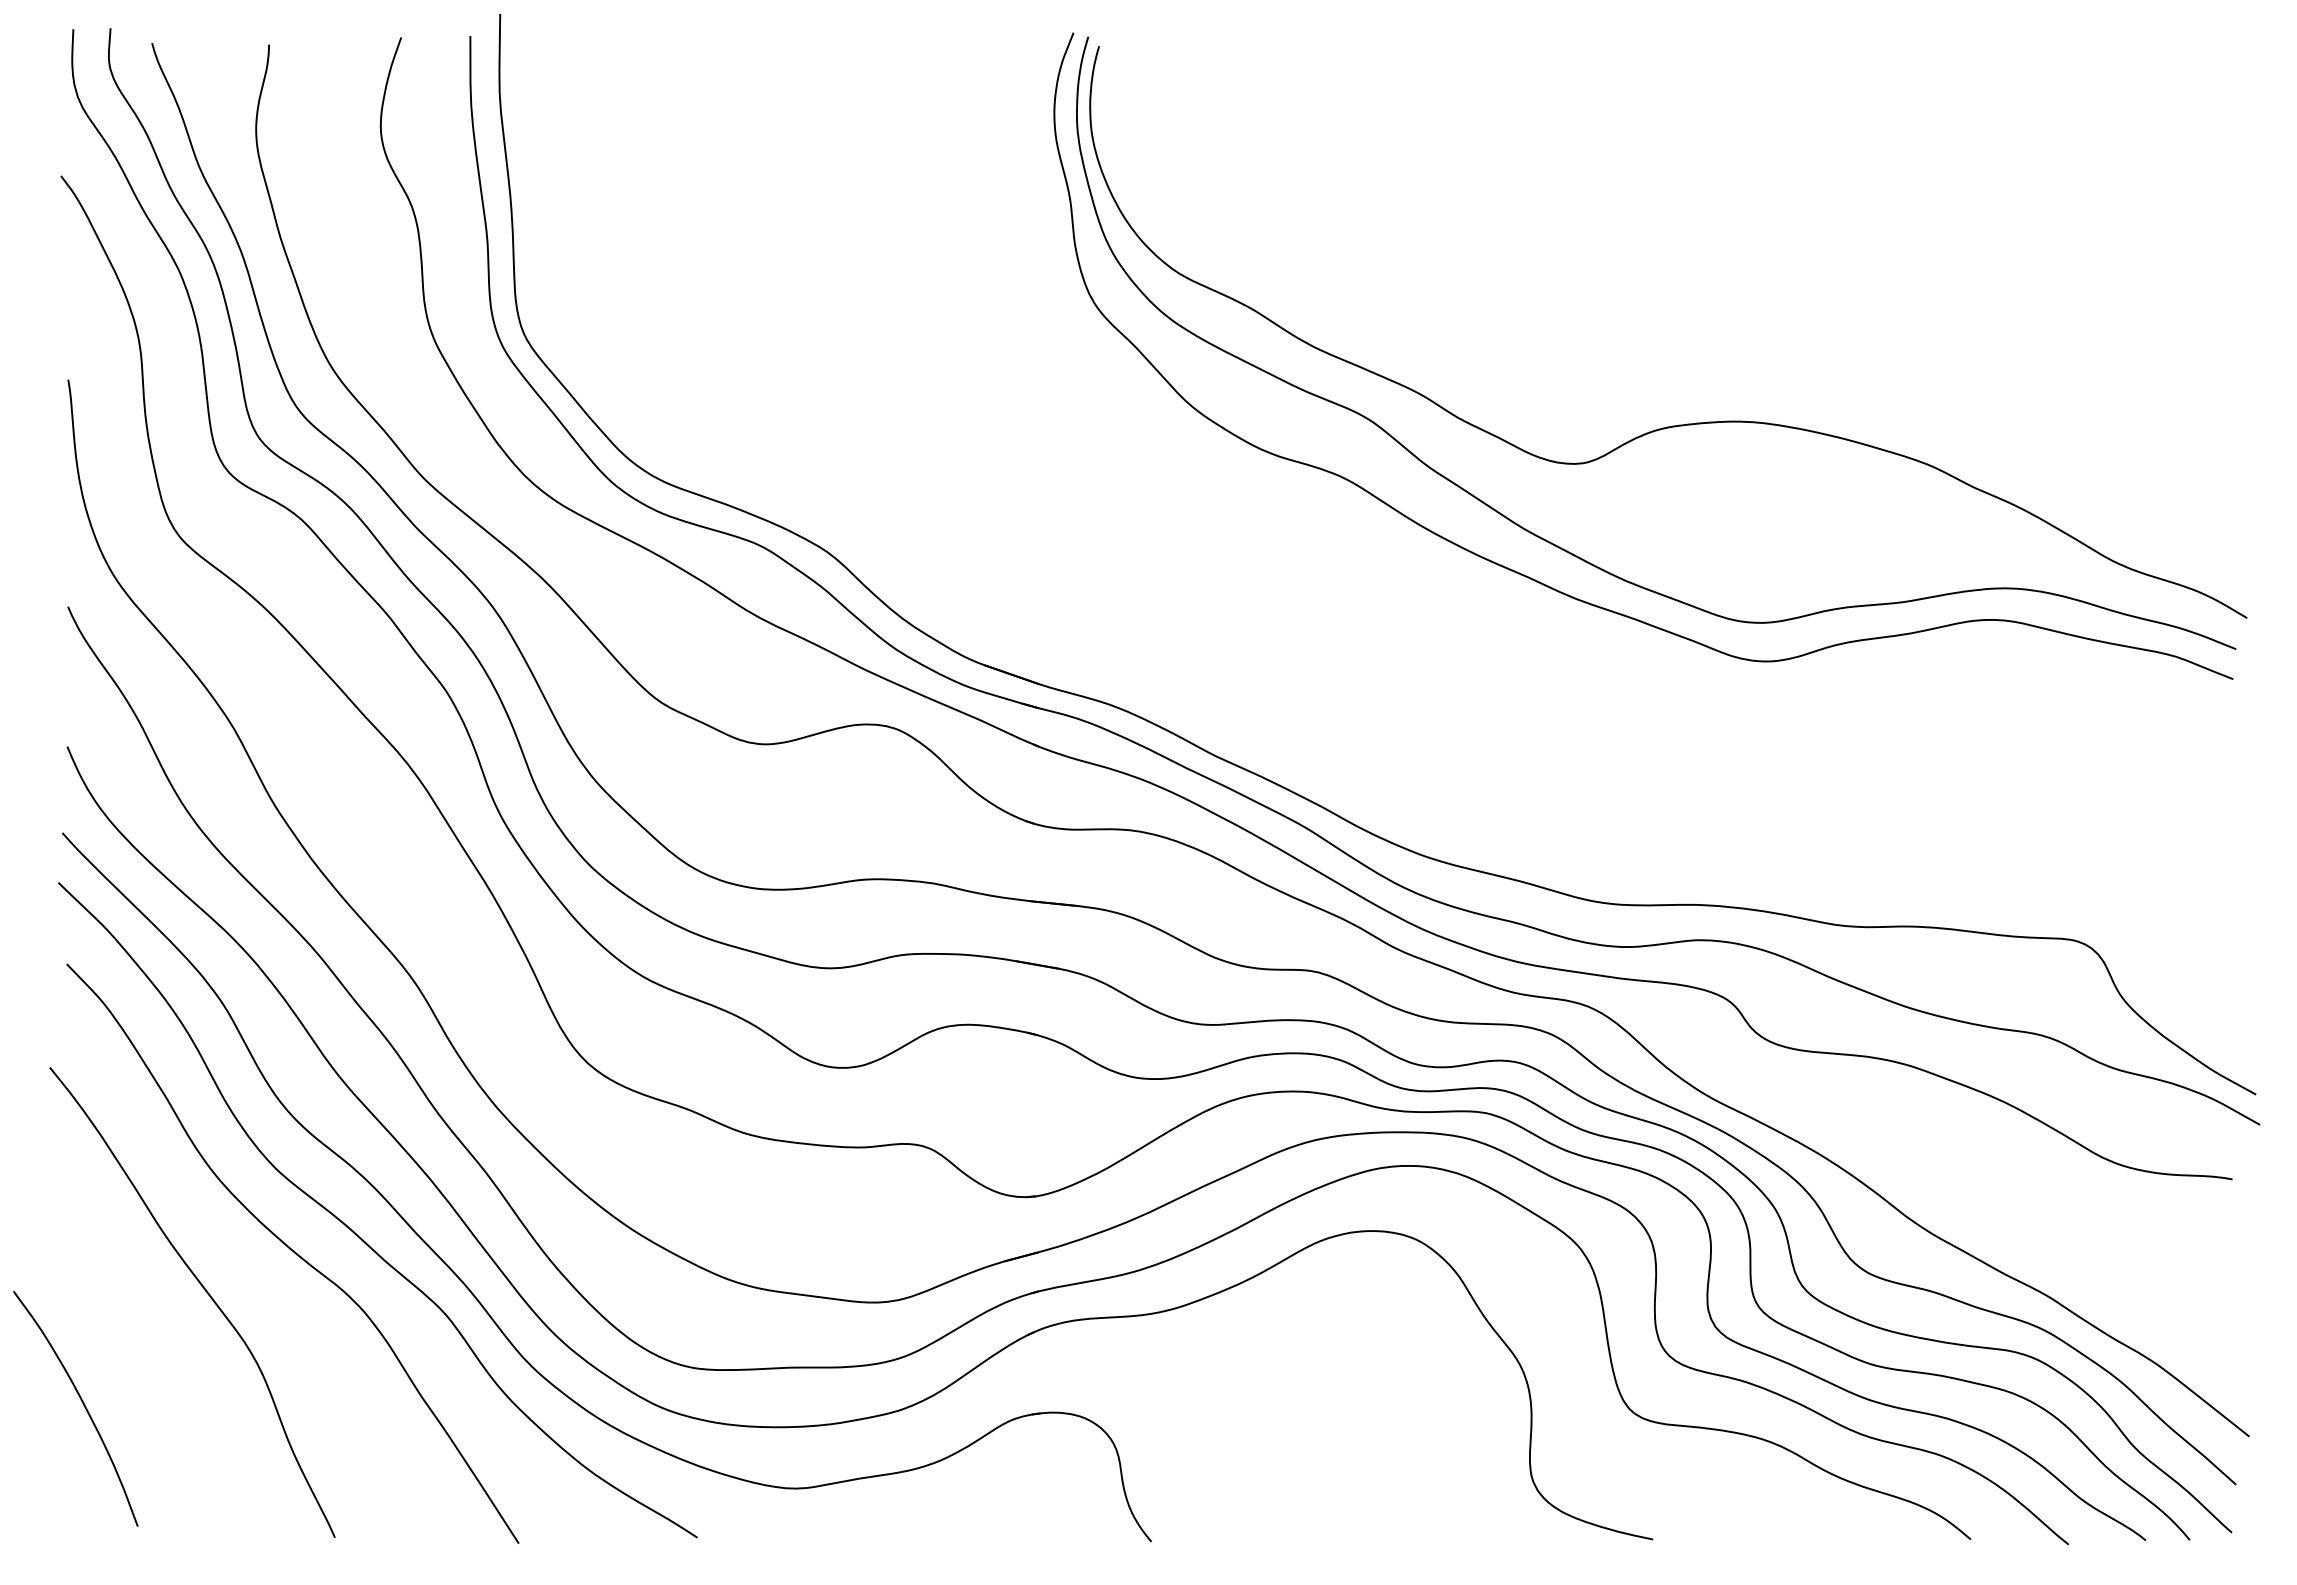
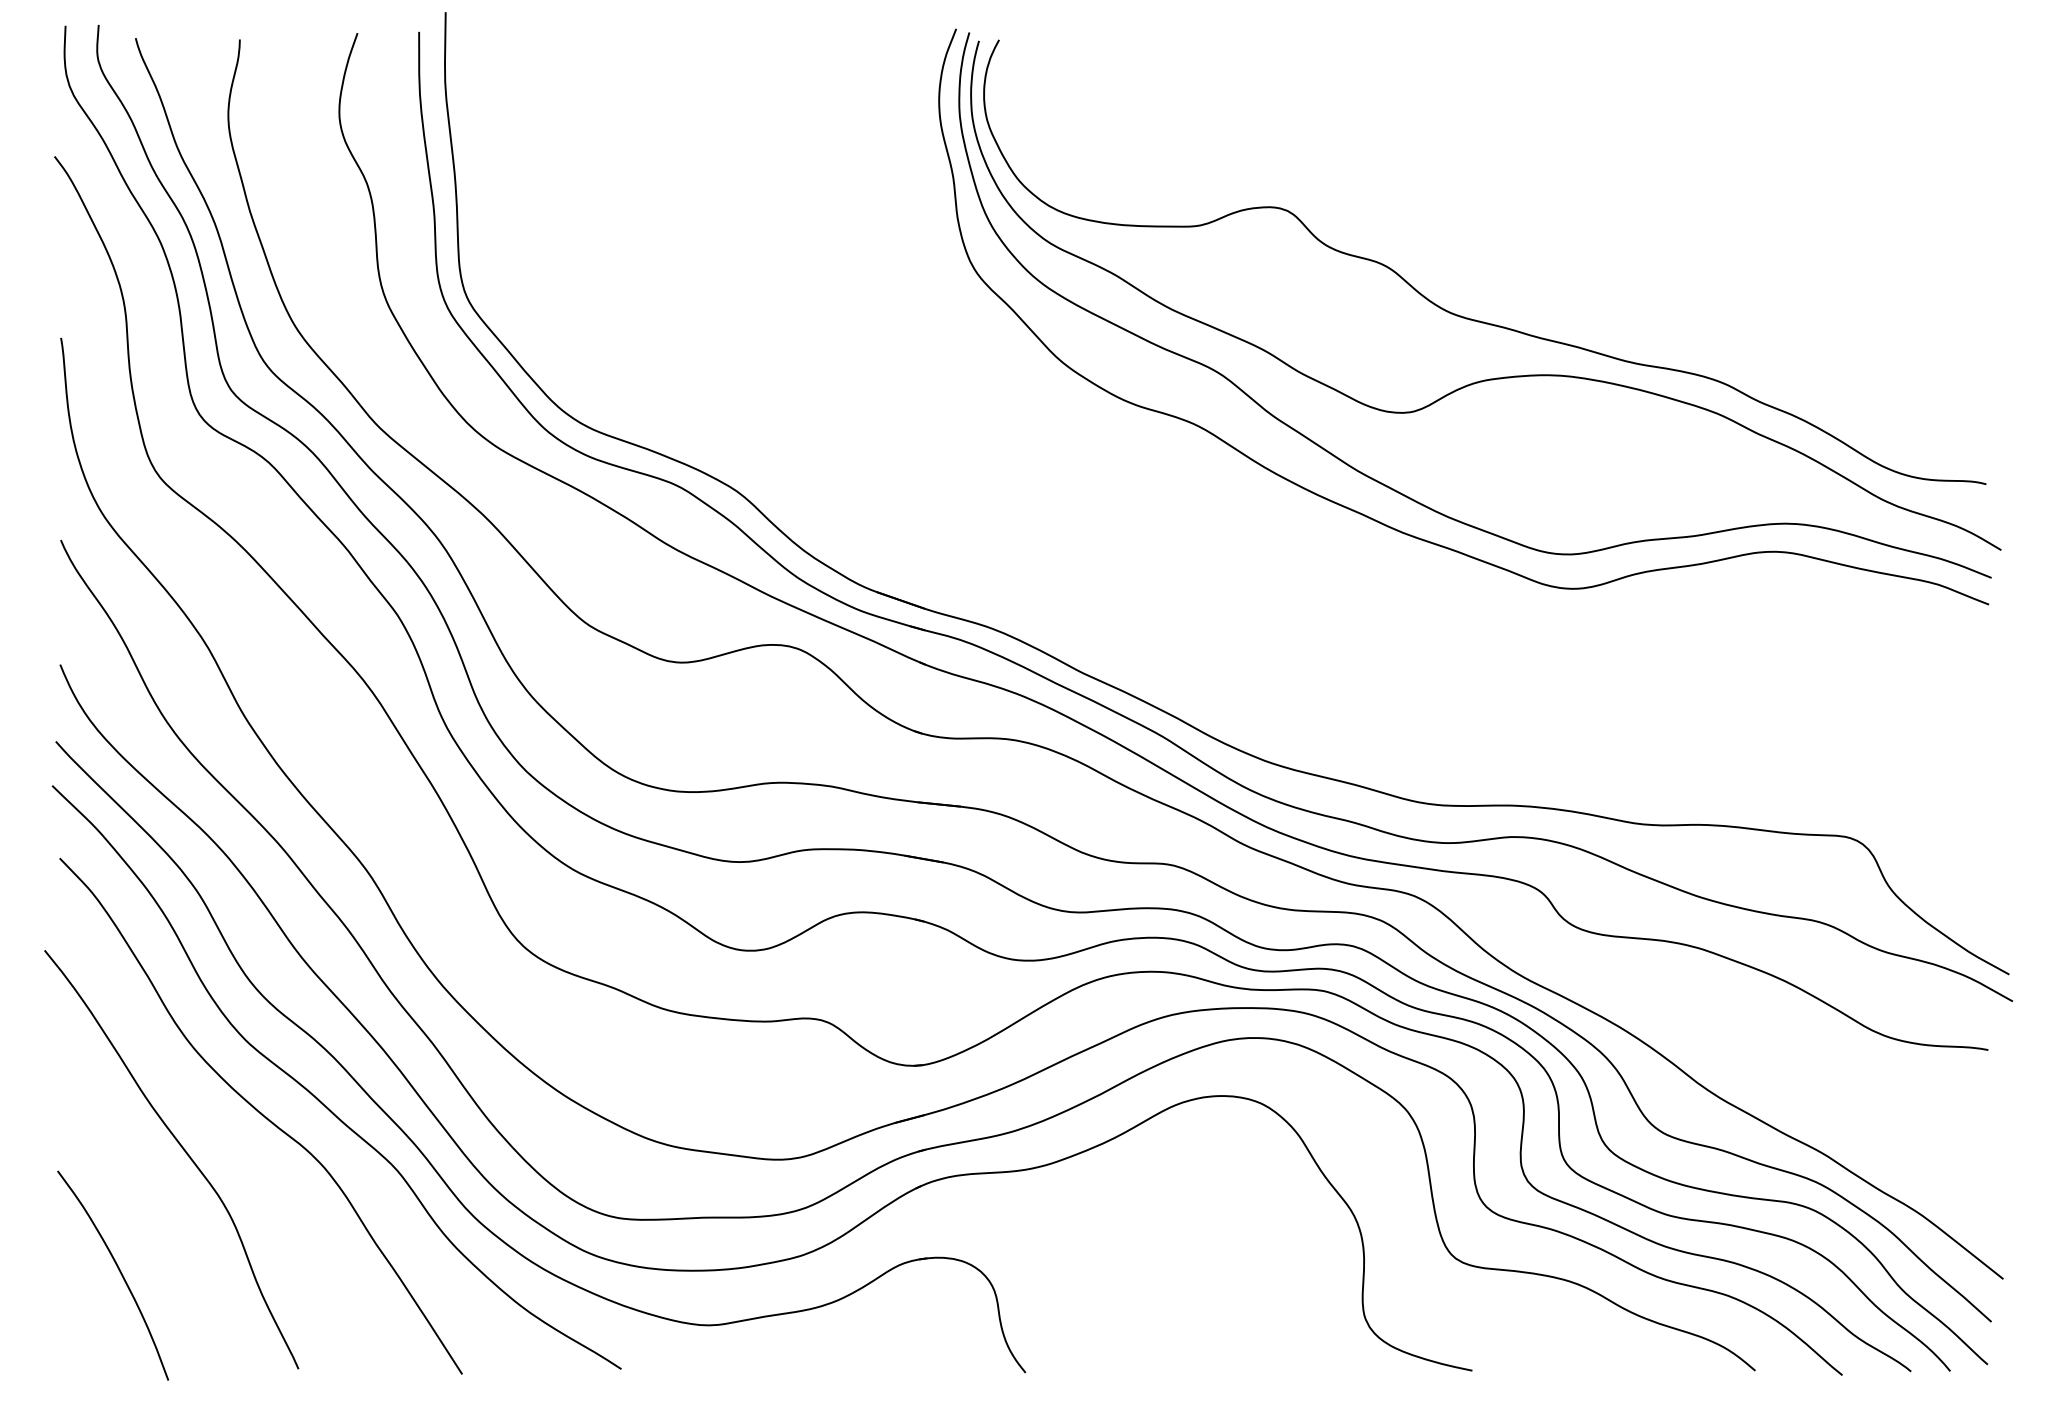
curve: (1650, 357) -> (1470, 318), added
curve: (83, 1405) -> (120, 1272), moved

